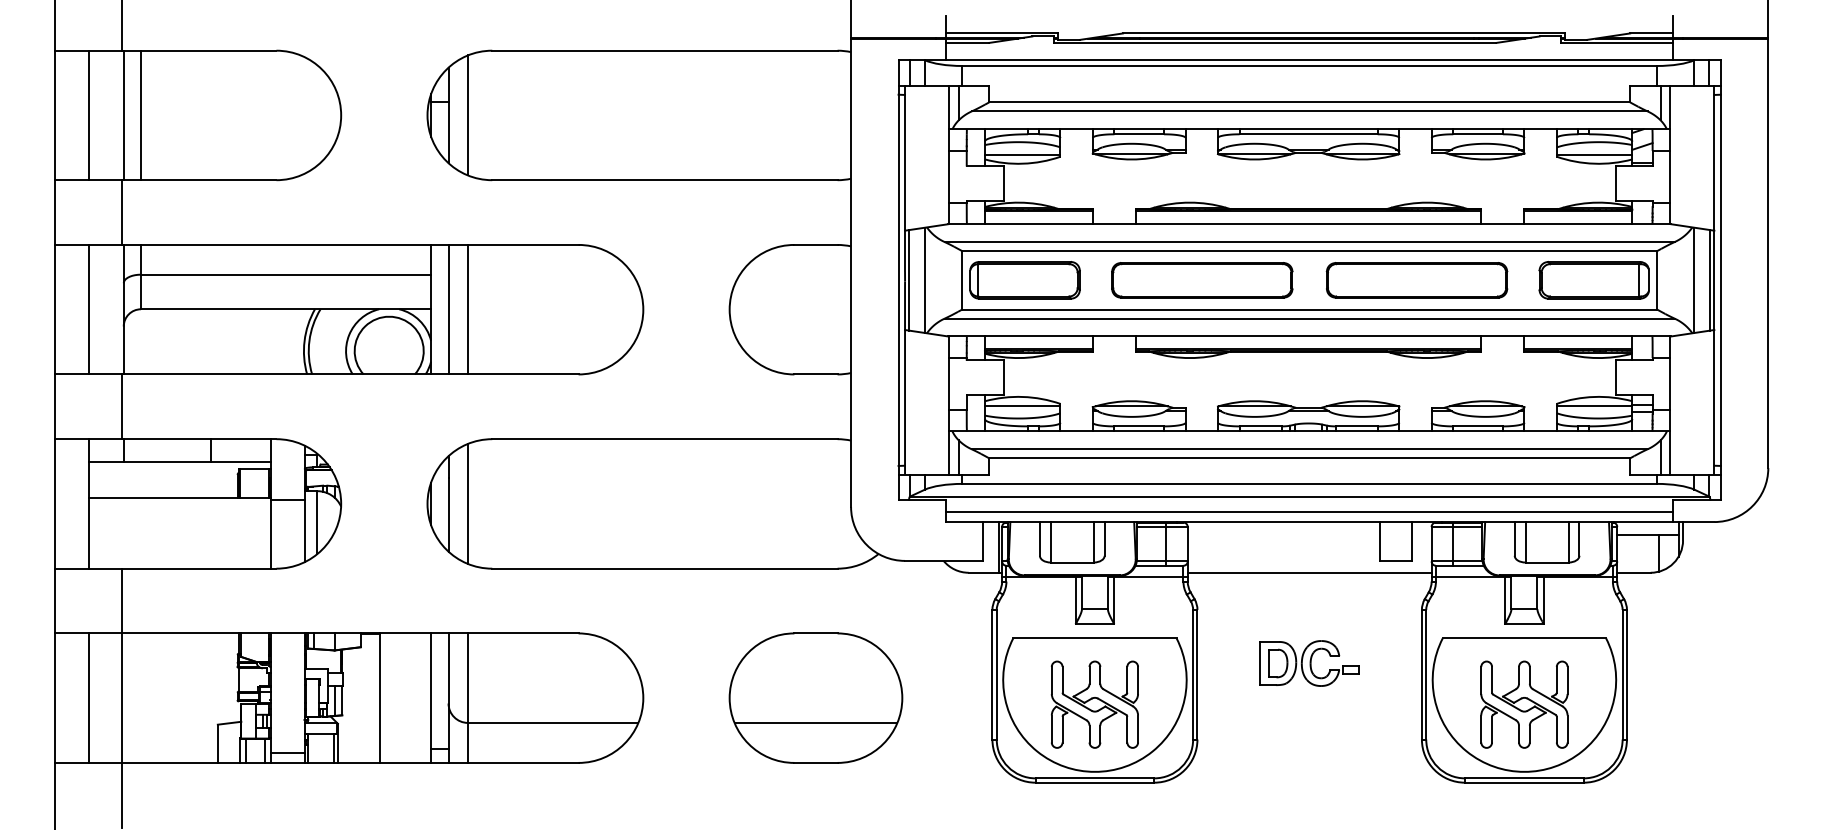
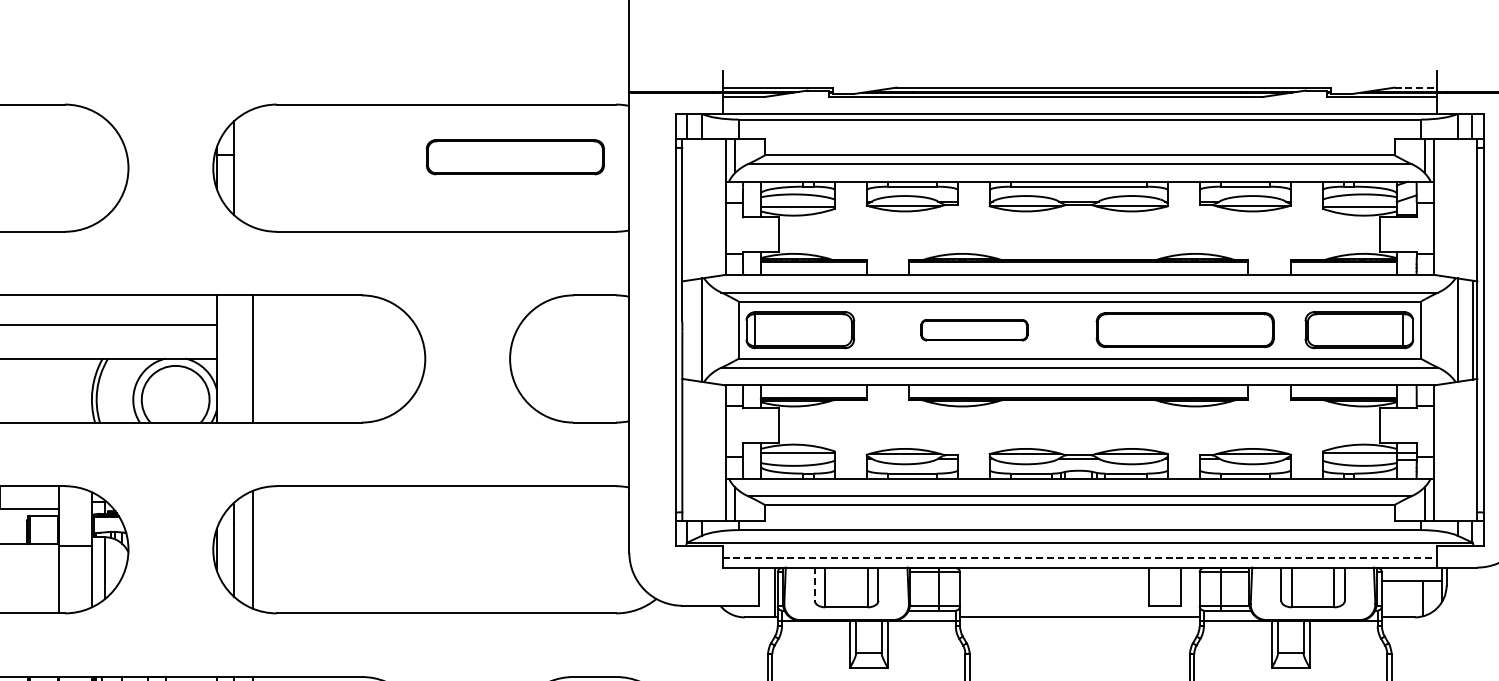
line: (1651, 33) -> (1415, 87), solid -> dashed
part: (734, 104) -> (514, 157), added
line: (467, 115) -> (252, 168), removed
line: (909, 280) -> (686, 330), removed
part: (1202, 280) -> (974, 330), size x0.6
line: (448, 309) -> (233, 358), removed
line: (1309, 512) -> (1079, 558), solid -> dashed
line: (1039, 538) -> (814, 583), solid -> dashed

